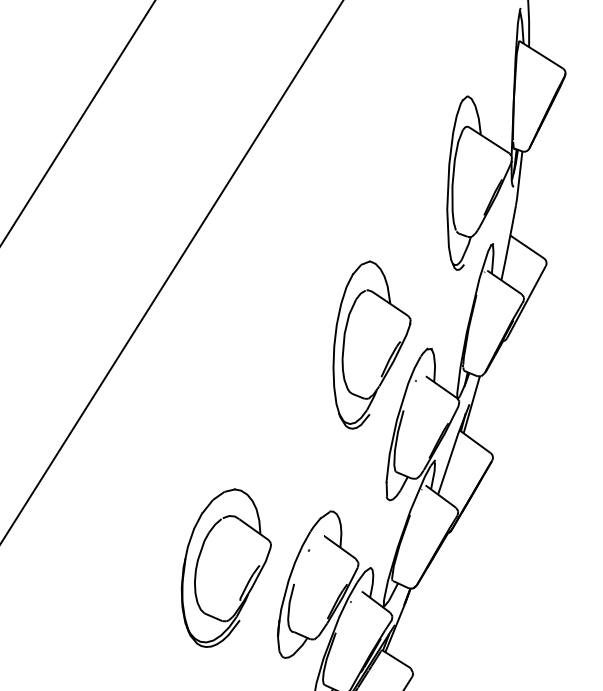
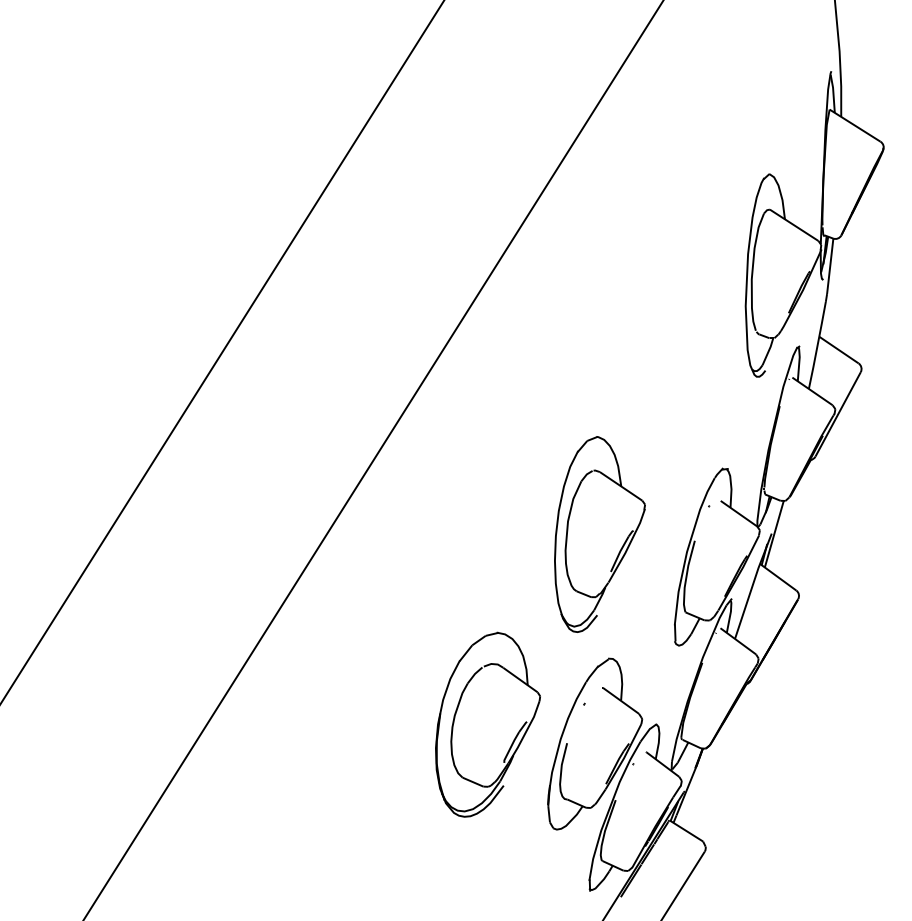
part: (371, 345) -> (599, 534), moved

